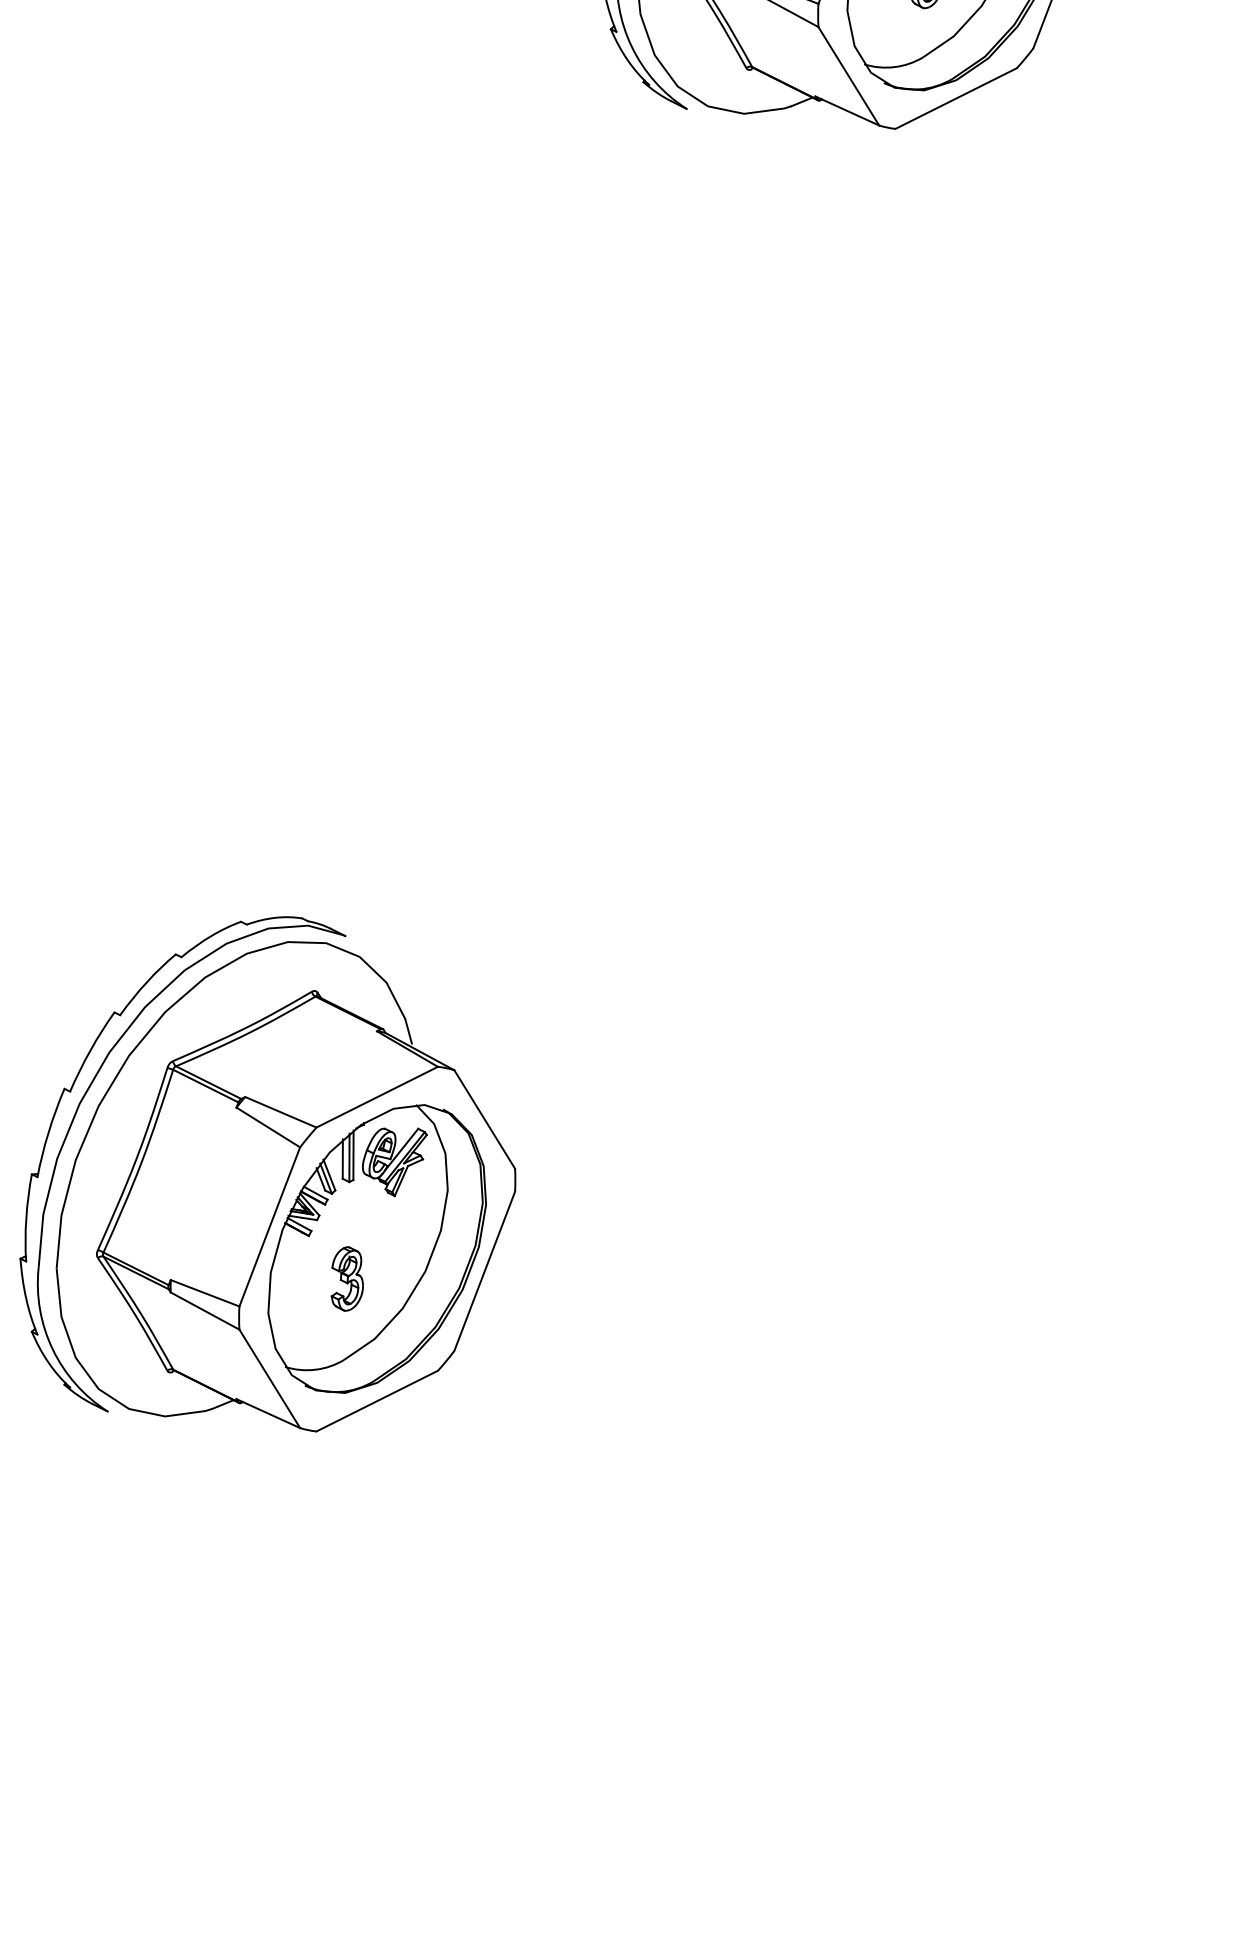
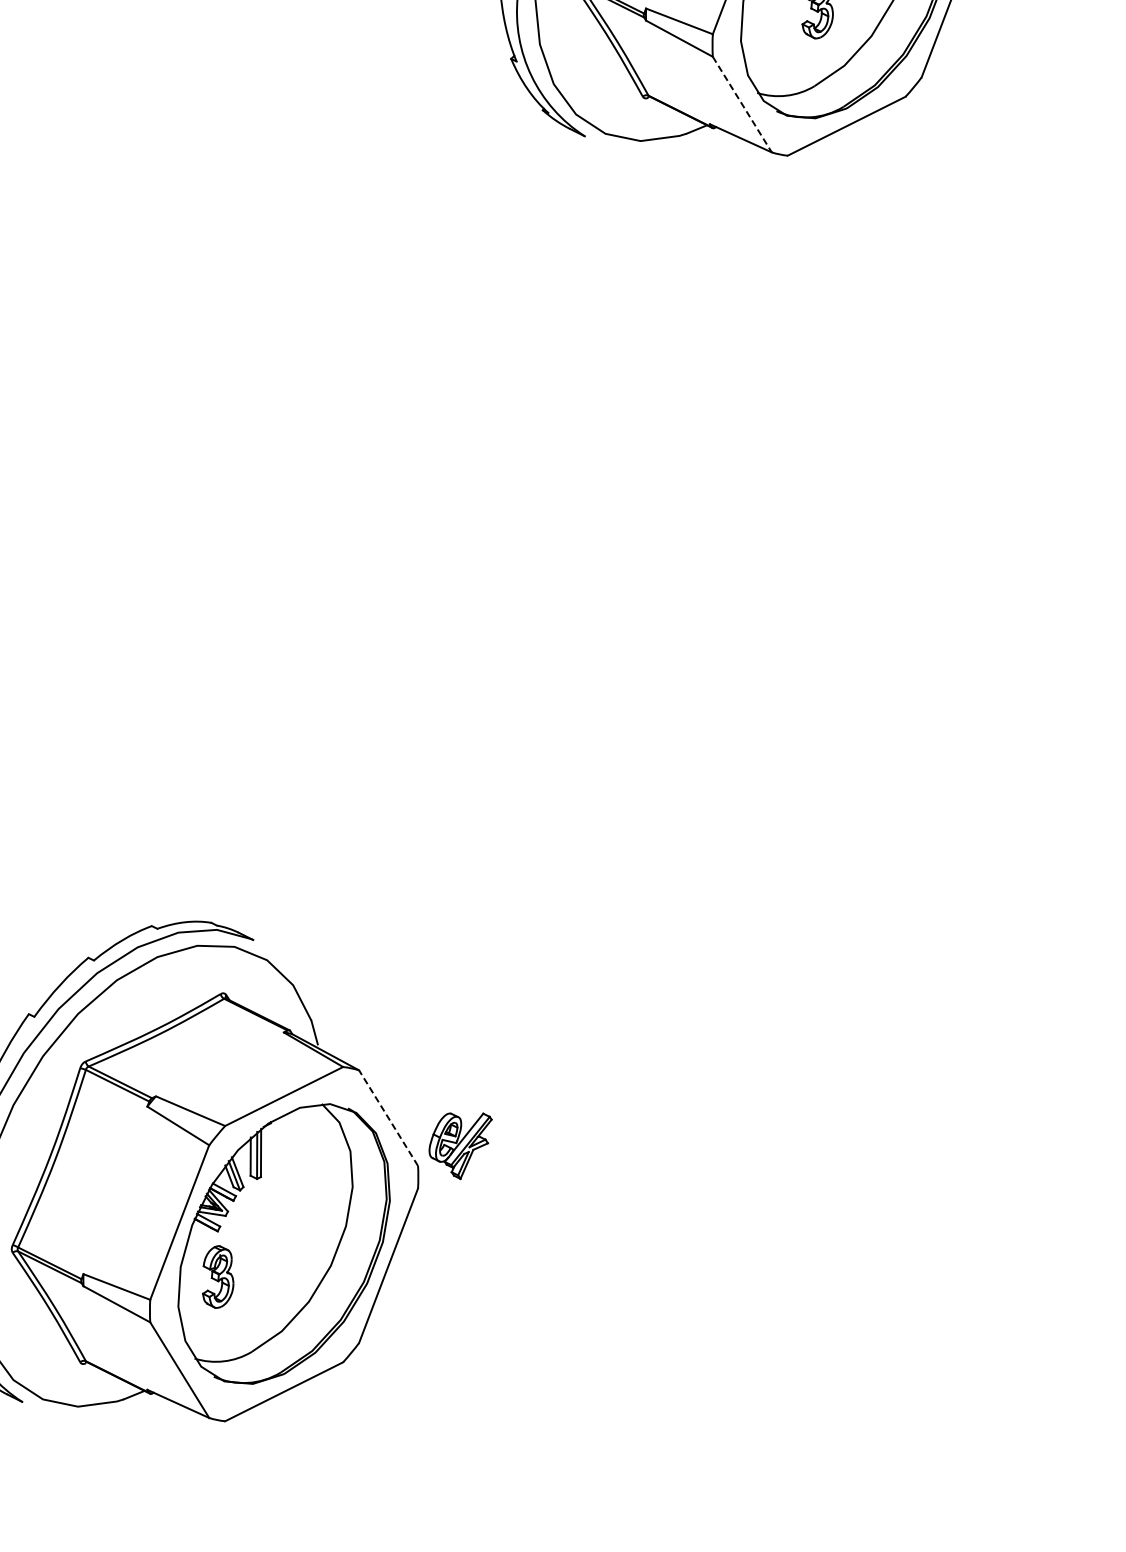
line: (848, 76) -> (742, 104), solid -> dashed
line: (484, 1119) -> (388, 1118), solid -> dashed
part: (394, 1162) -> (460, 1146), moved
part: (346, 1278) -> (217, 1276), moved

